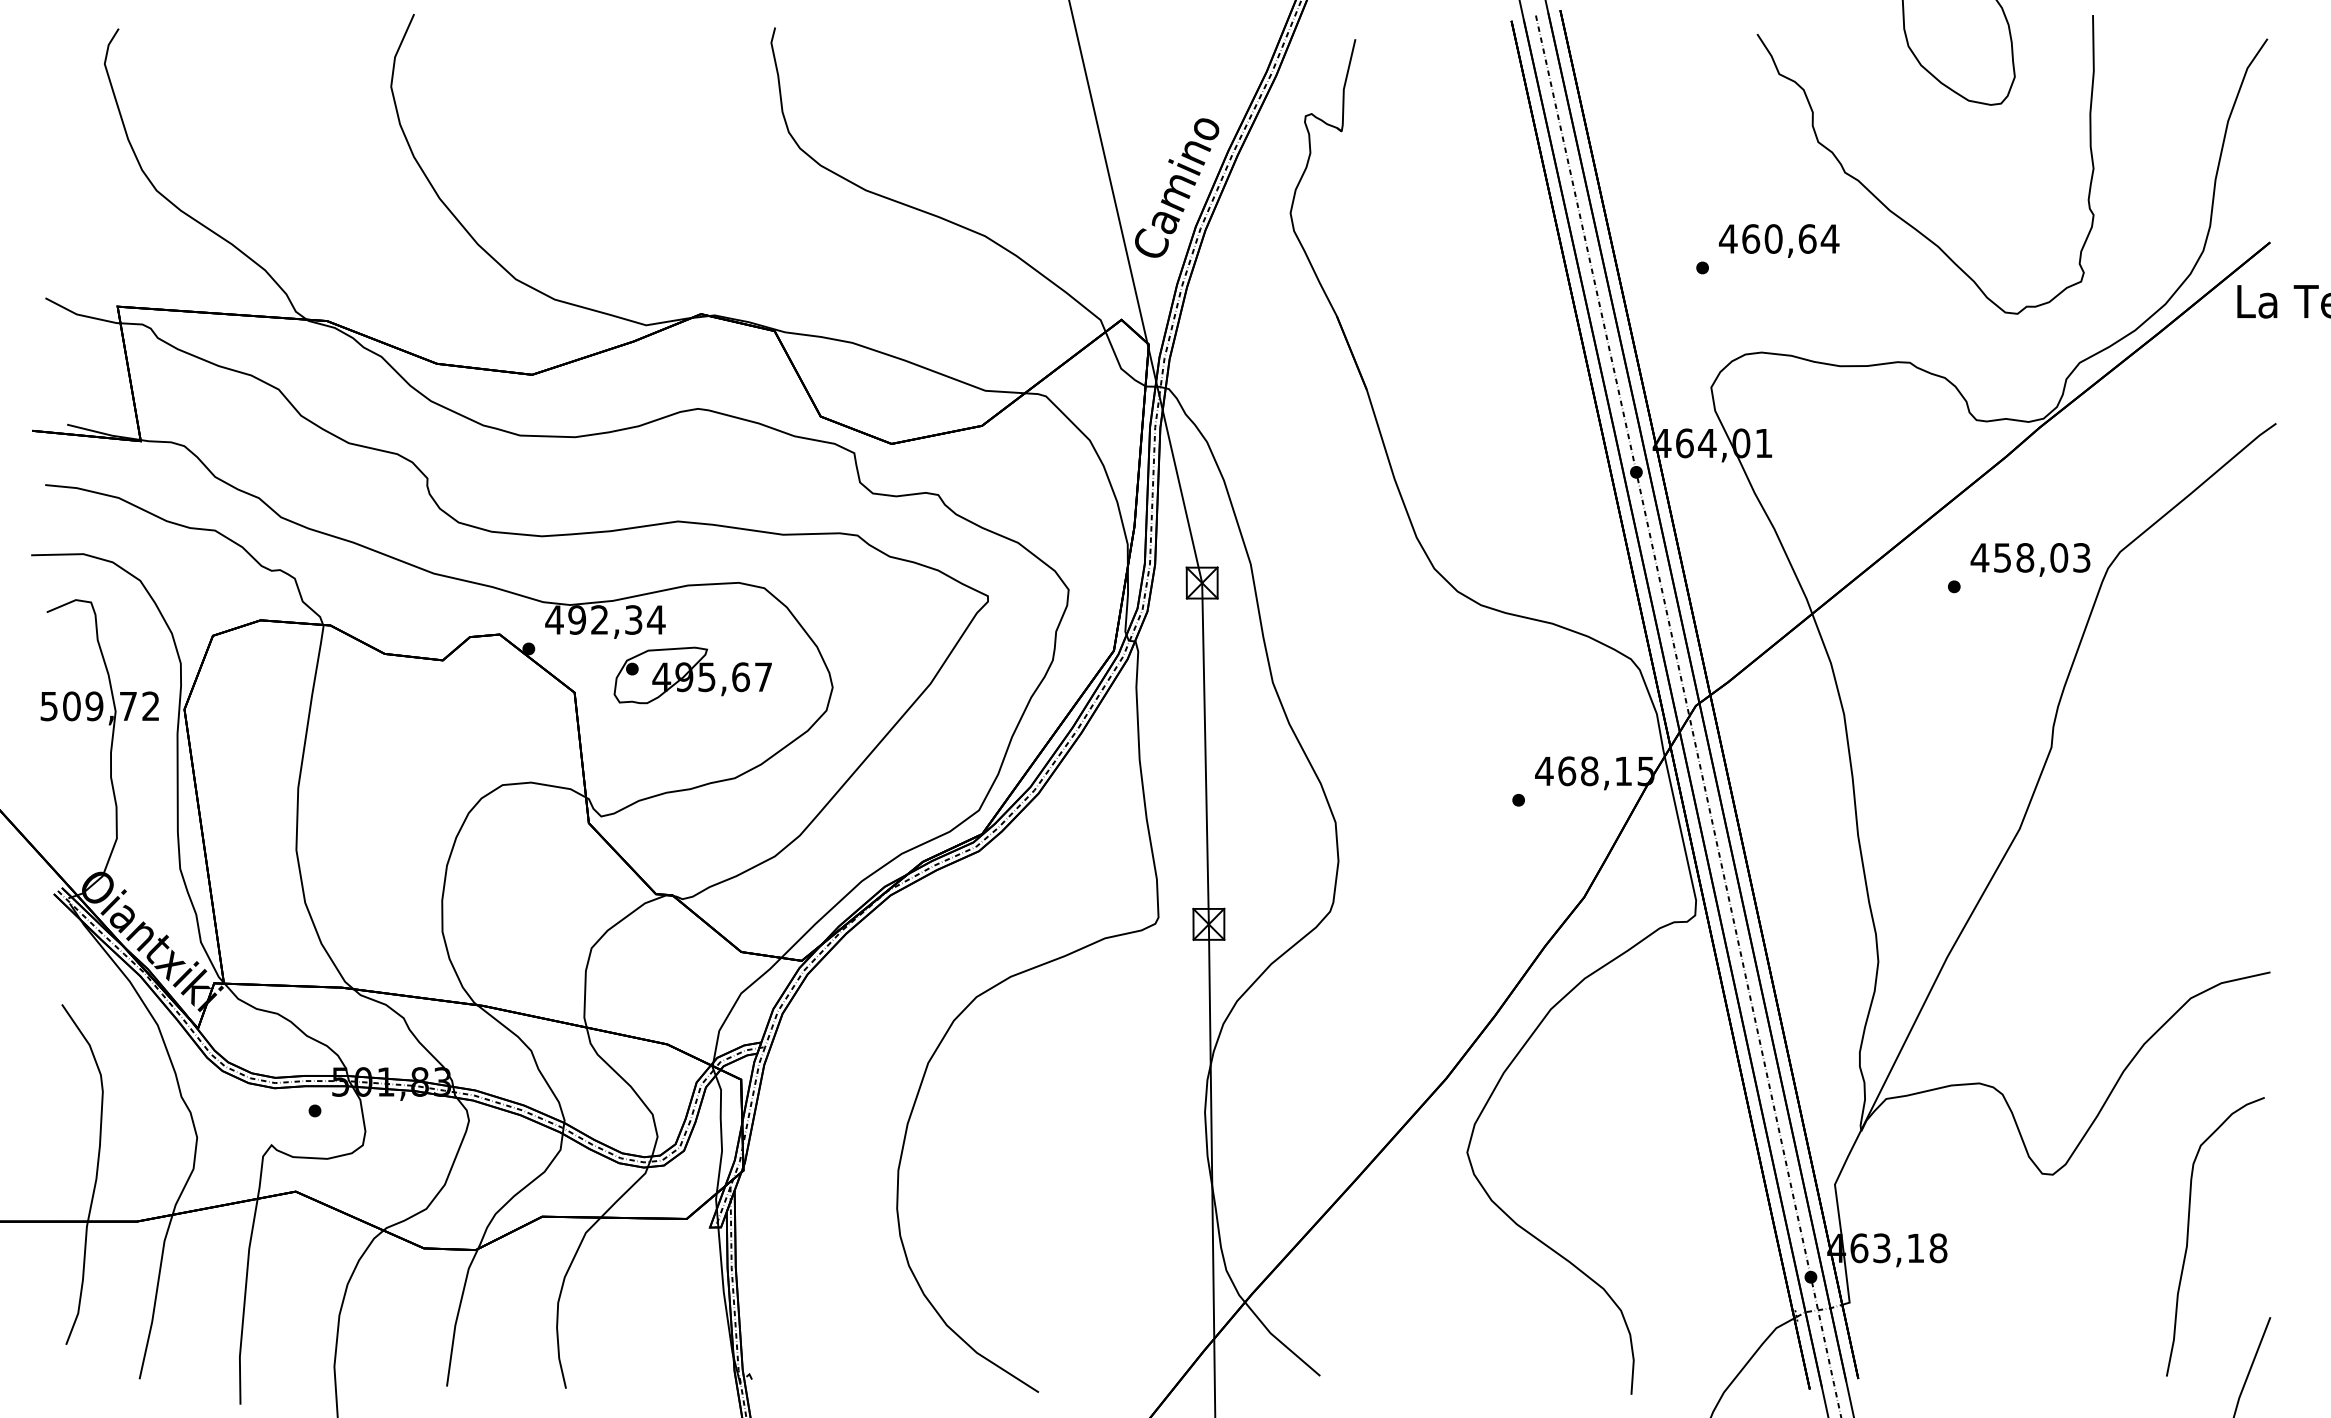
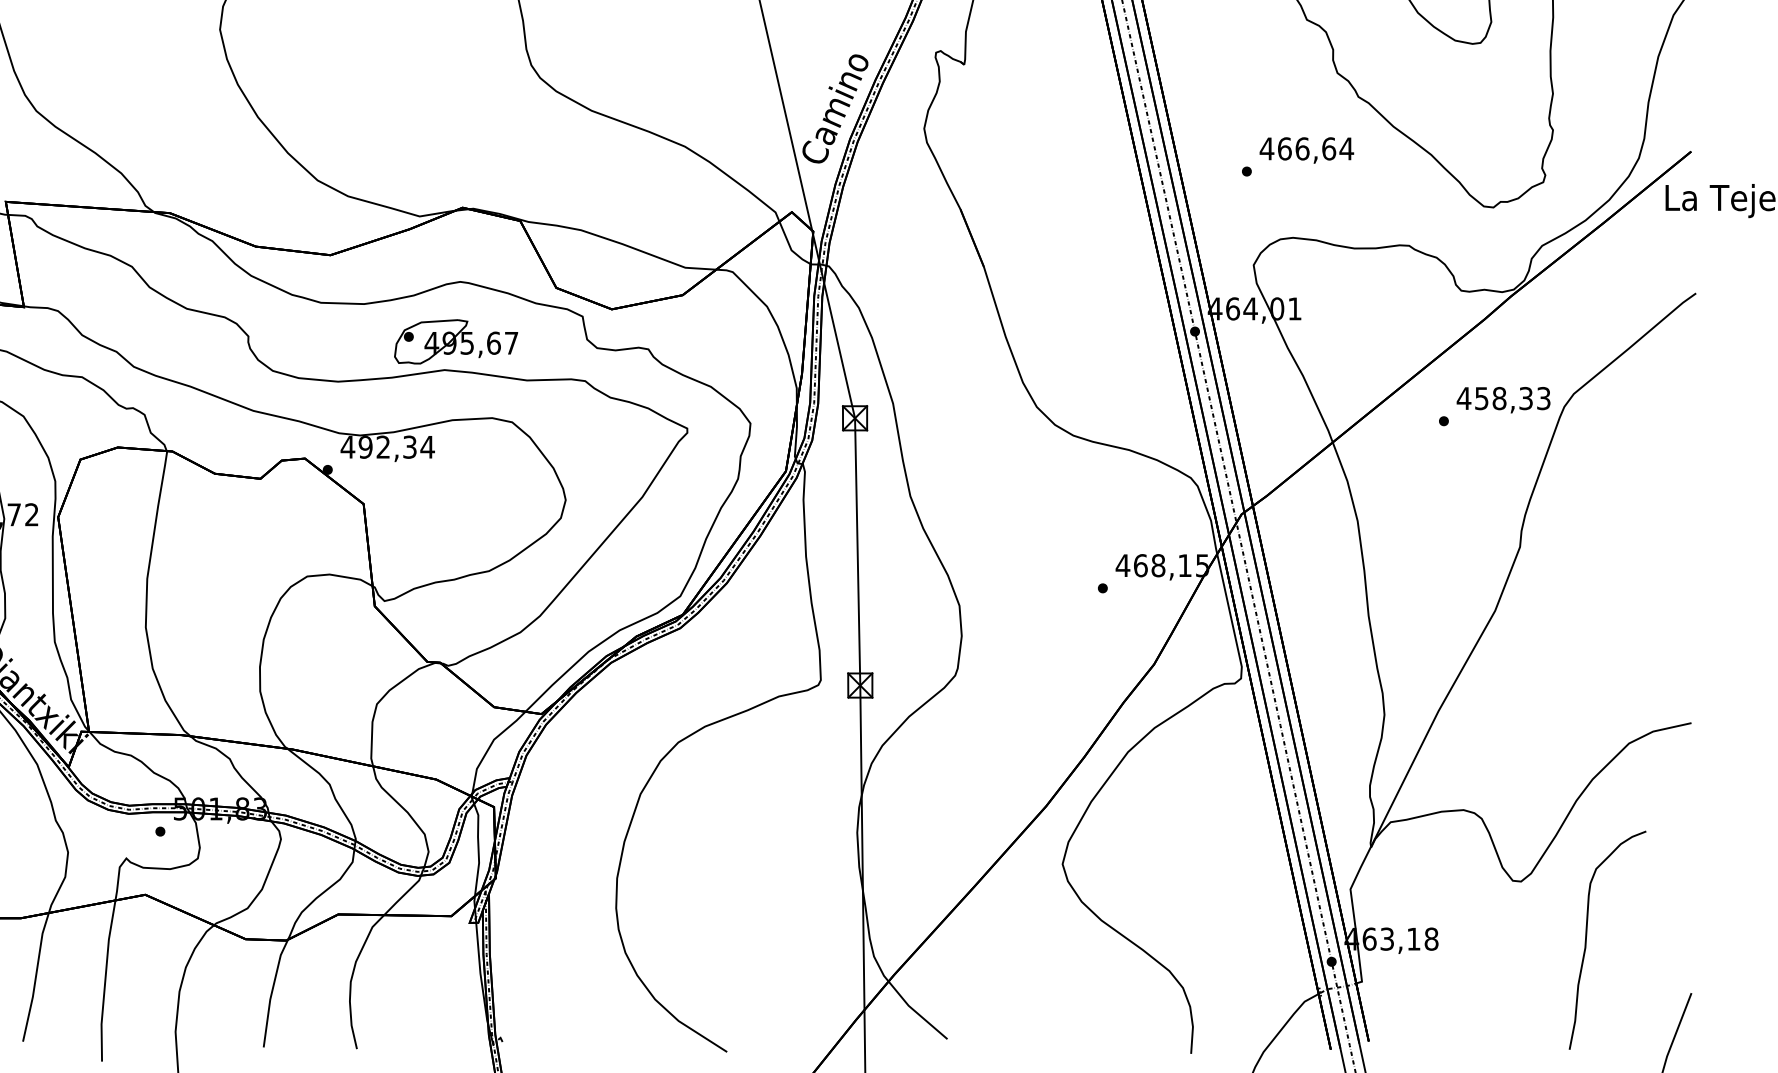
text: (1773, 238) -> (1302, 148), 460,64 -> 466,64
text: (2059, 557) -> (1526, 398), 458,03 -> 458,33
part: (692, 675) -> (455, 341), moved
curve: (2188, 1236) -> (1586, 940), moved

